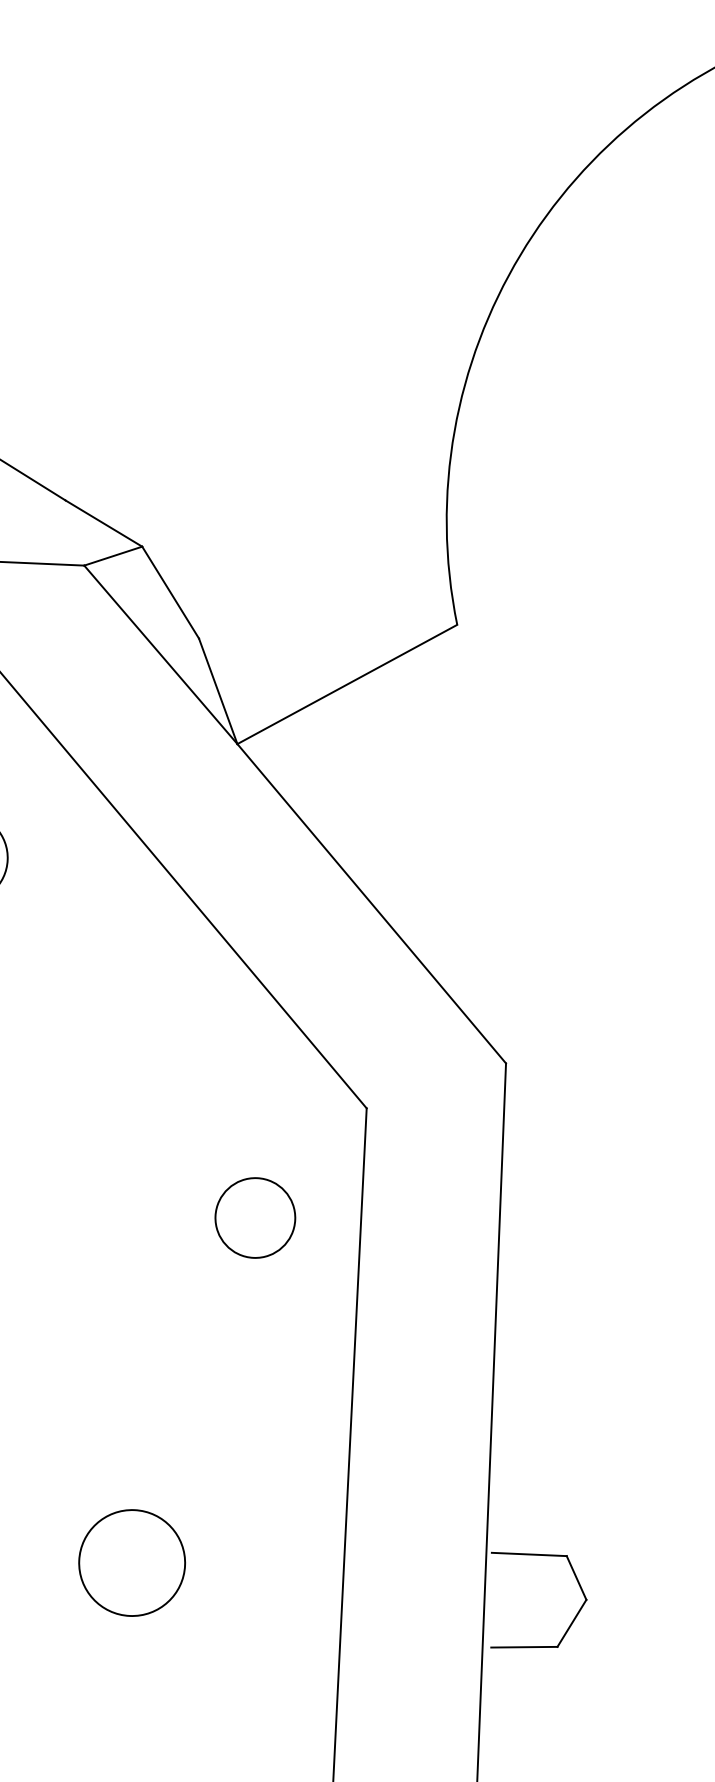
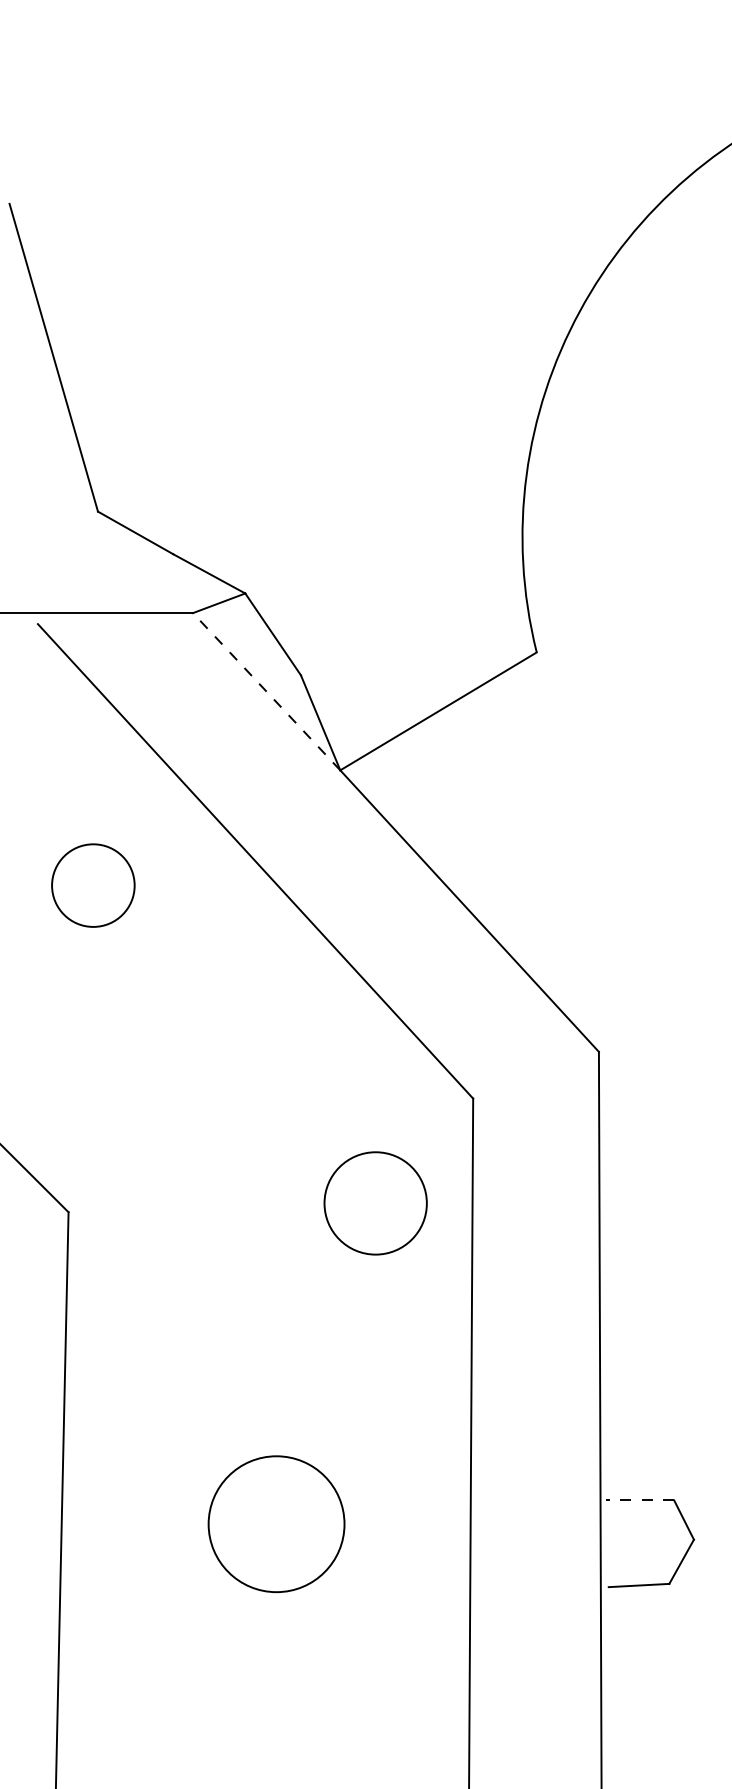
line: (160, 654) -> (266, 691), solid -> dashed
circle: (255, 1218) -> (375, 1203), size x1.4
line: (528, 1554) -> (639, 1500), solid -> dashed
circle: (131, 1562) -> (276, 1523), size x1.4

